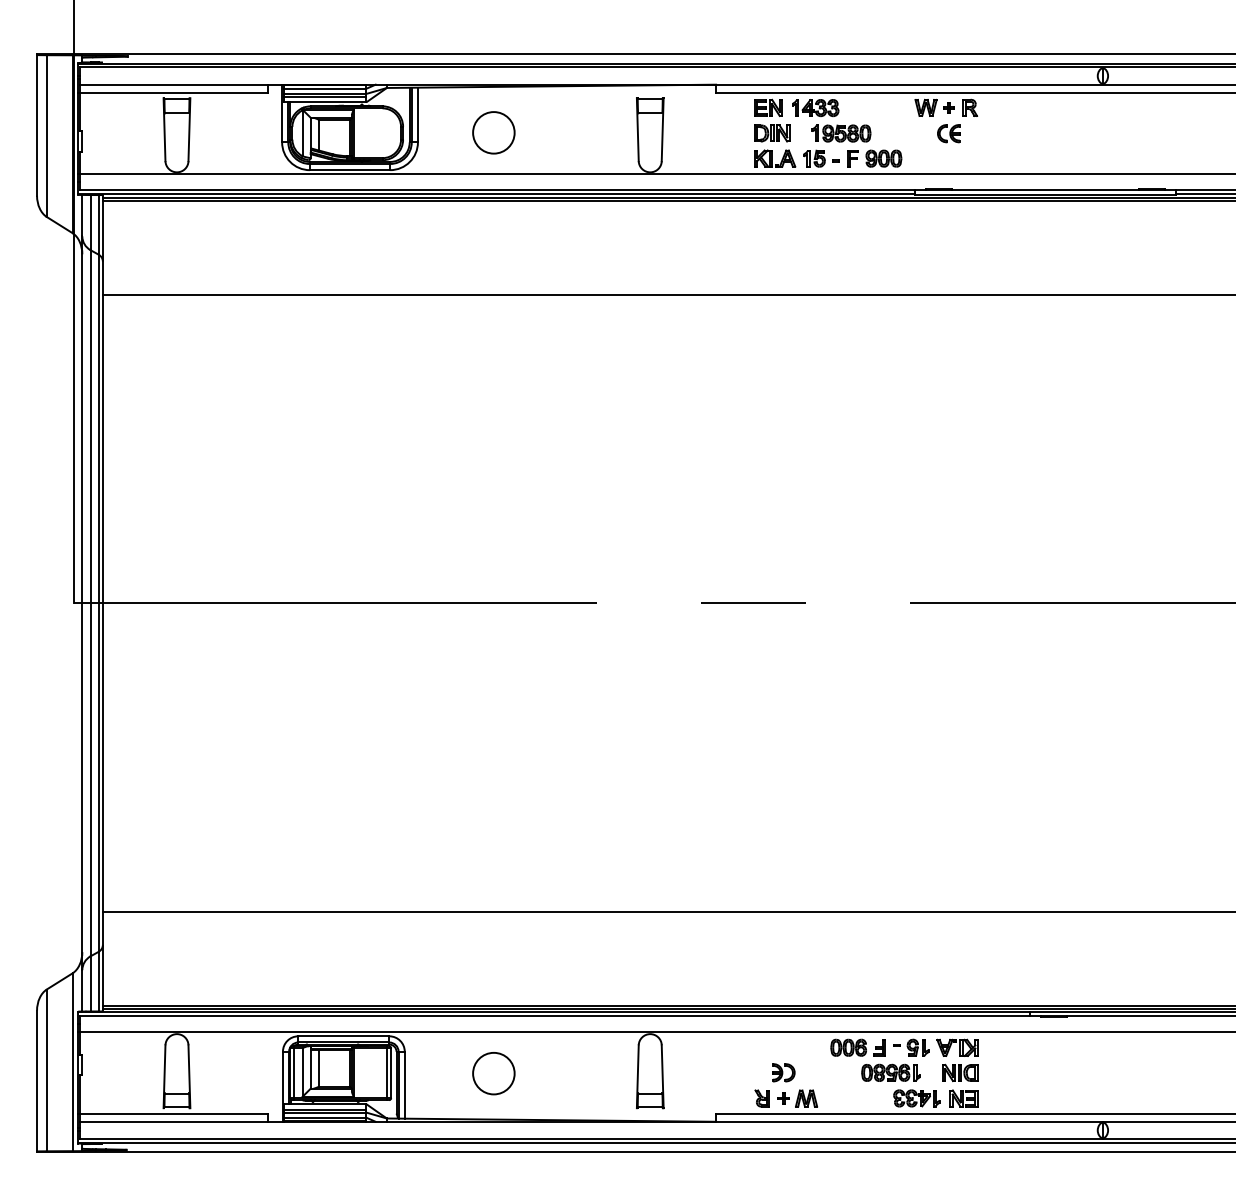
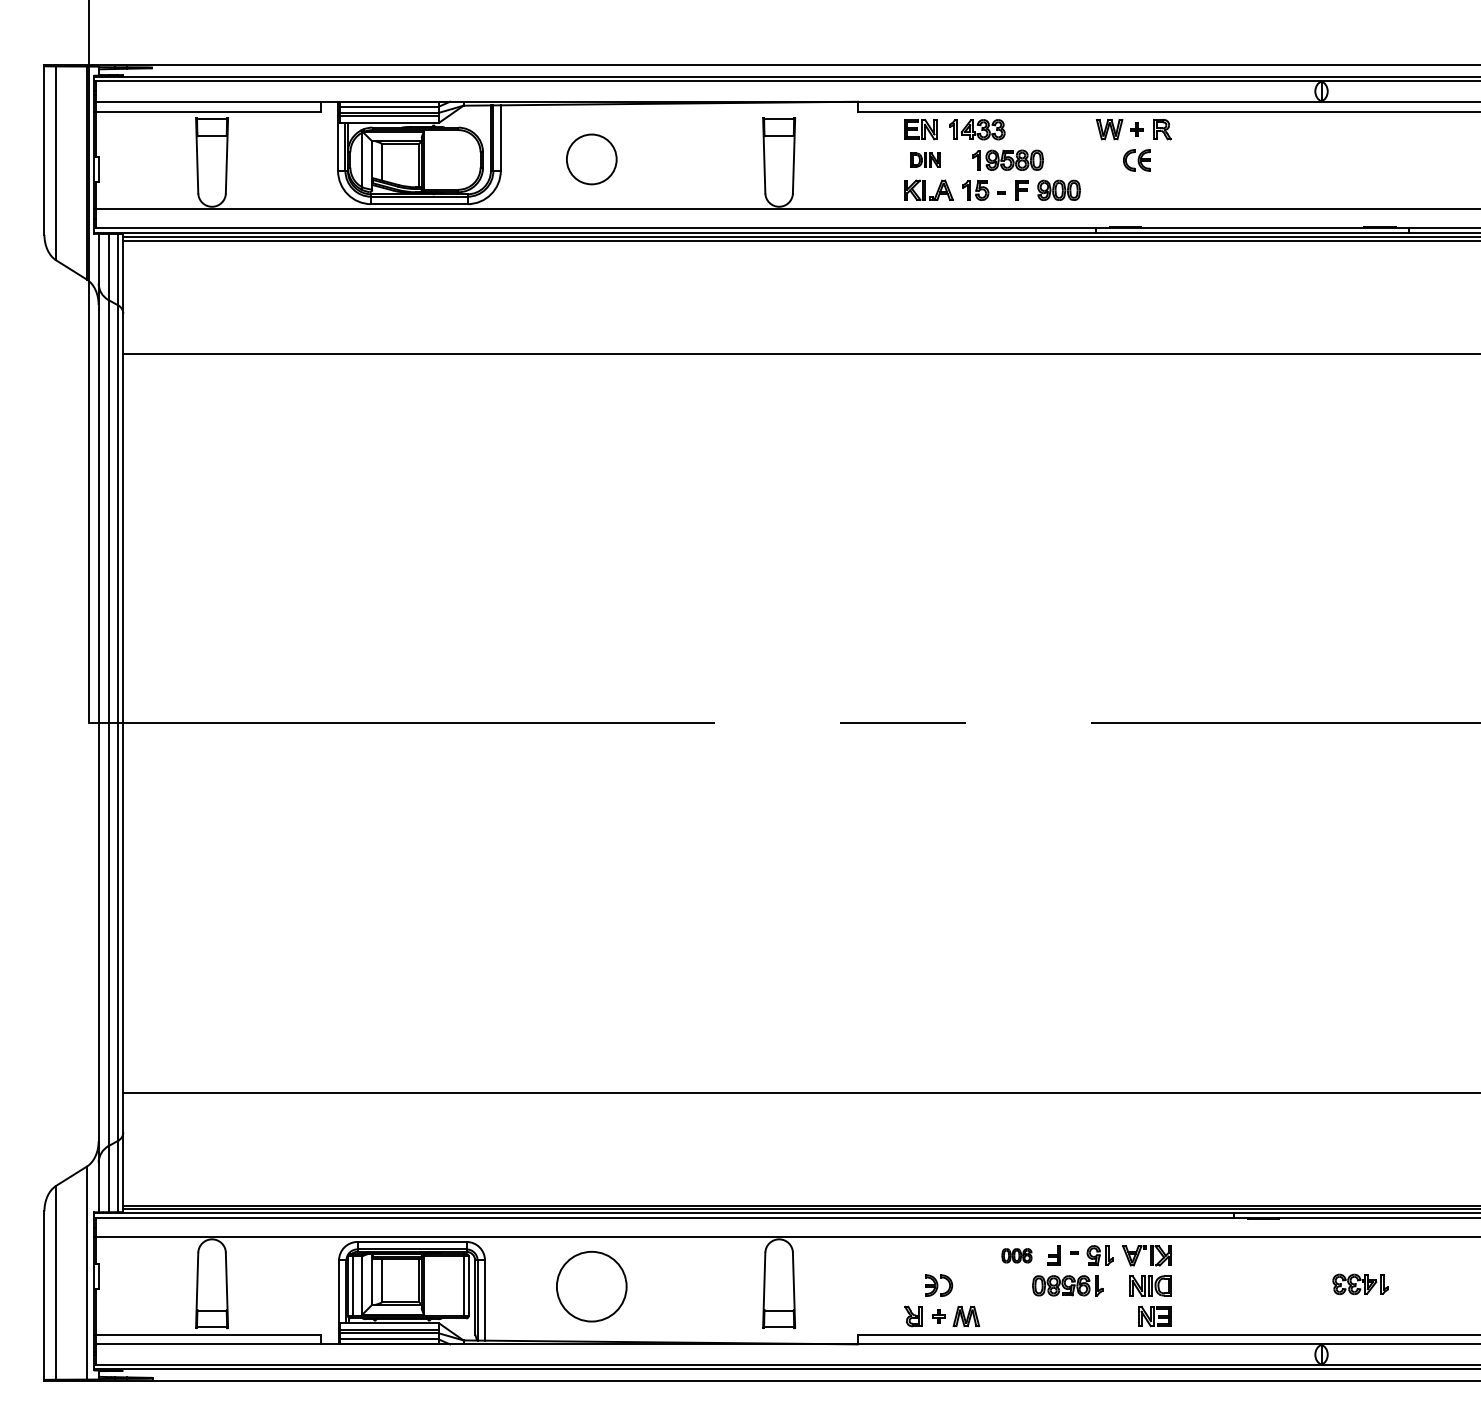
part: (772, 132) -> (925, 159), size x0.7
part: (848, 1047) -> (1016, 1255), size x0.7
circle: (493, 1073) -> (591, 1286), size x1.4
part: (916, 1097) -> (1360, 1283), moved

